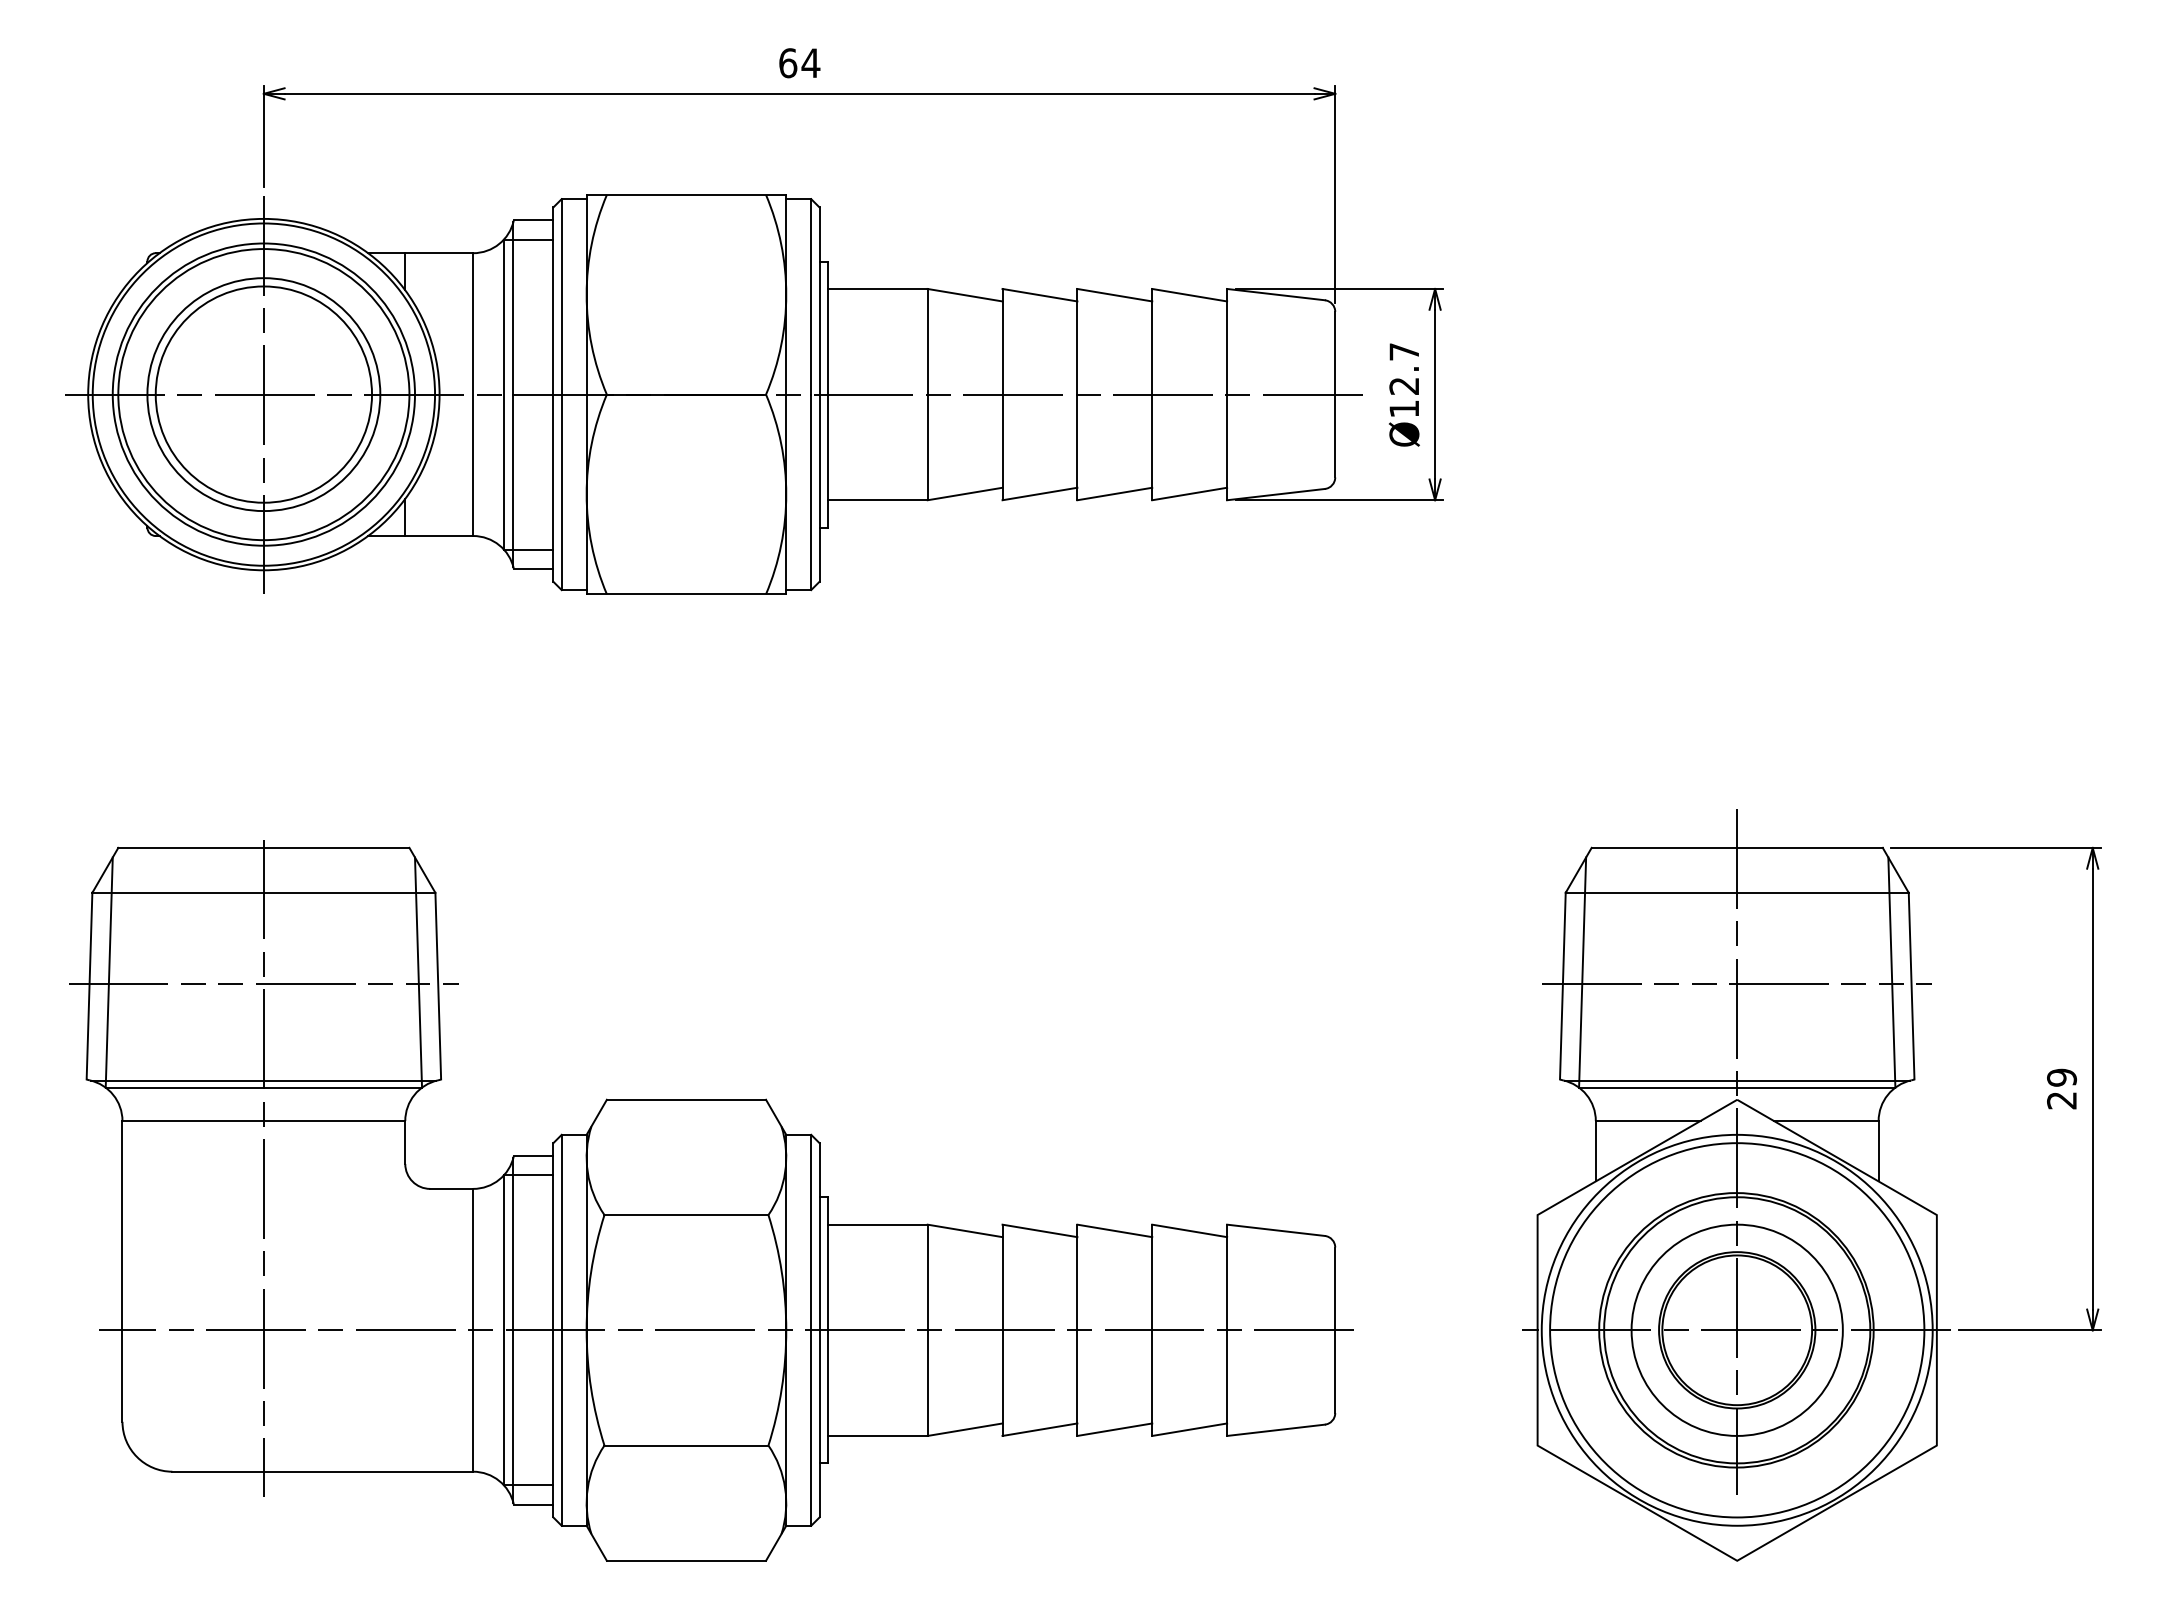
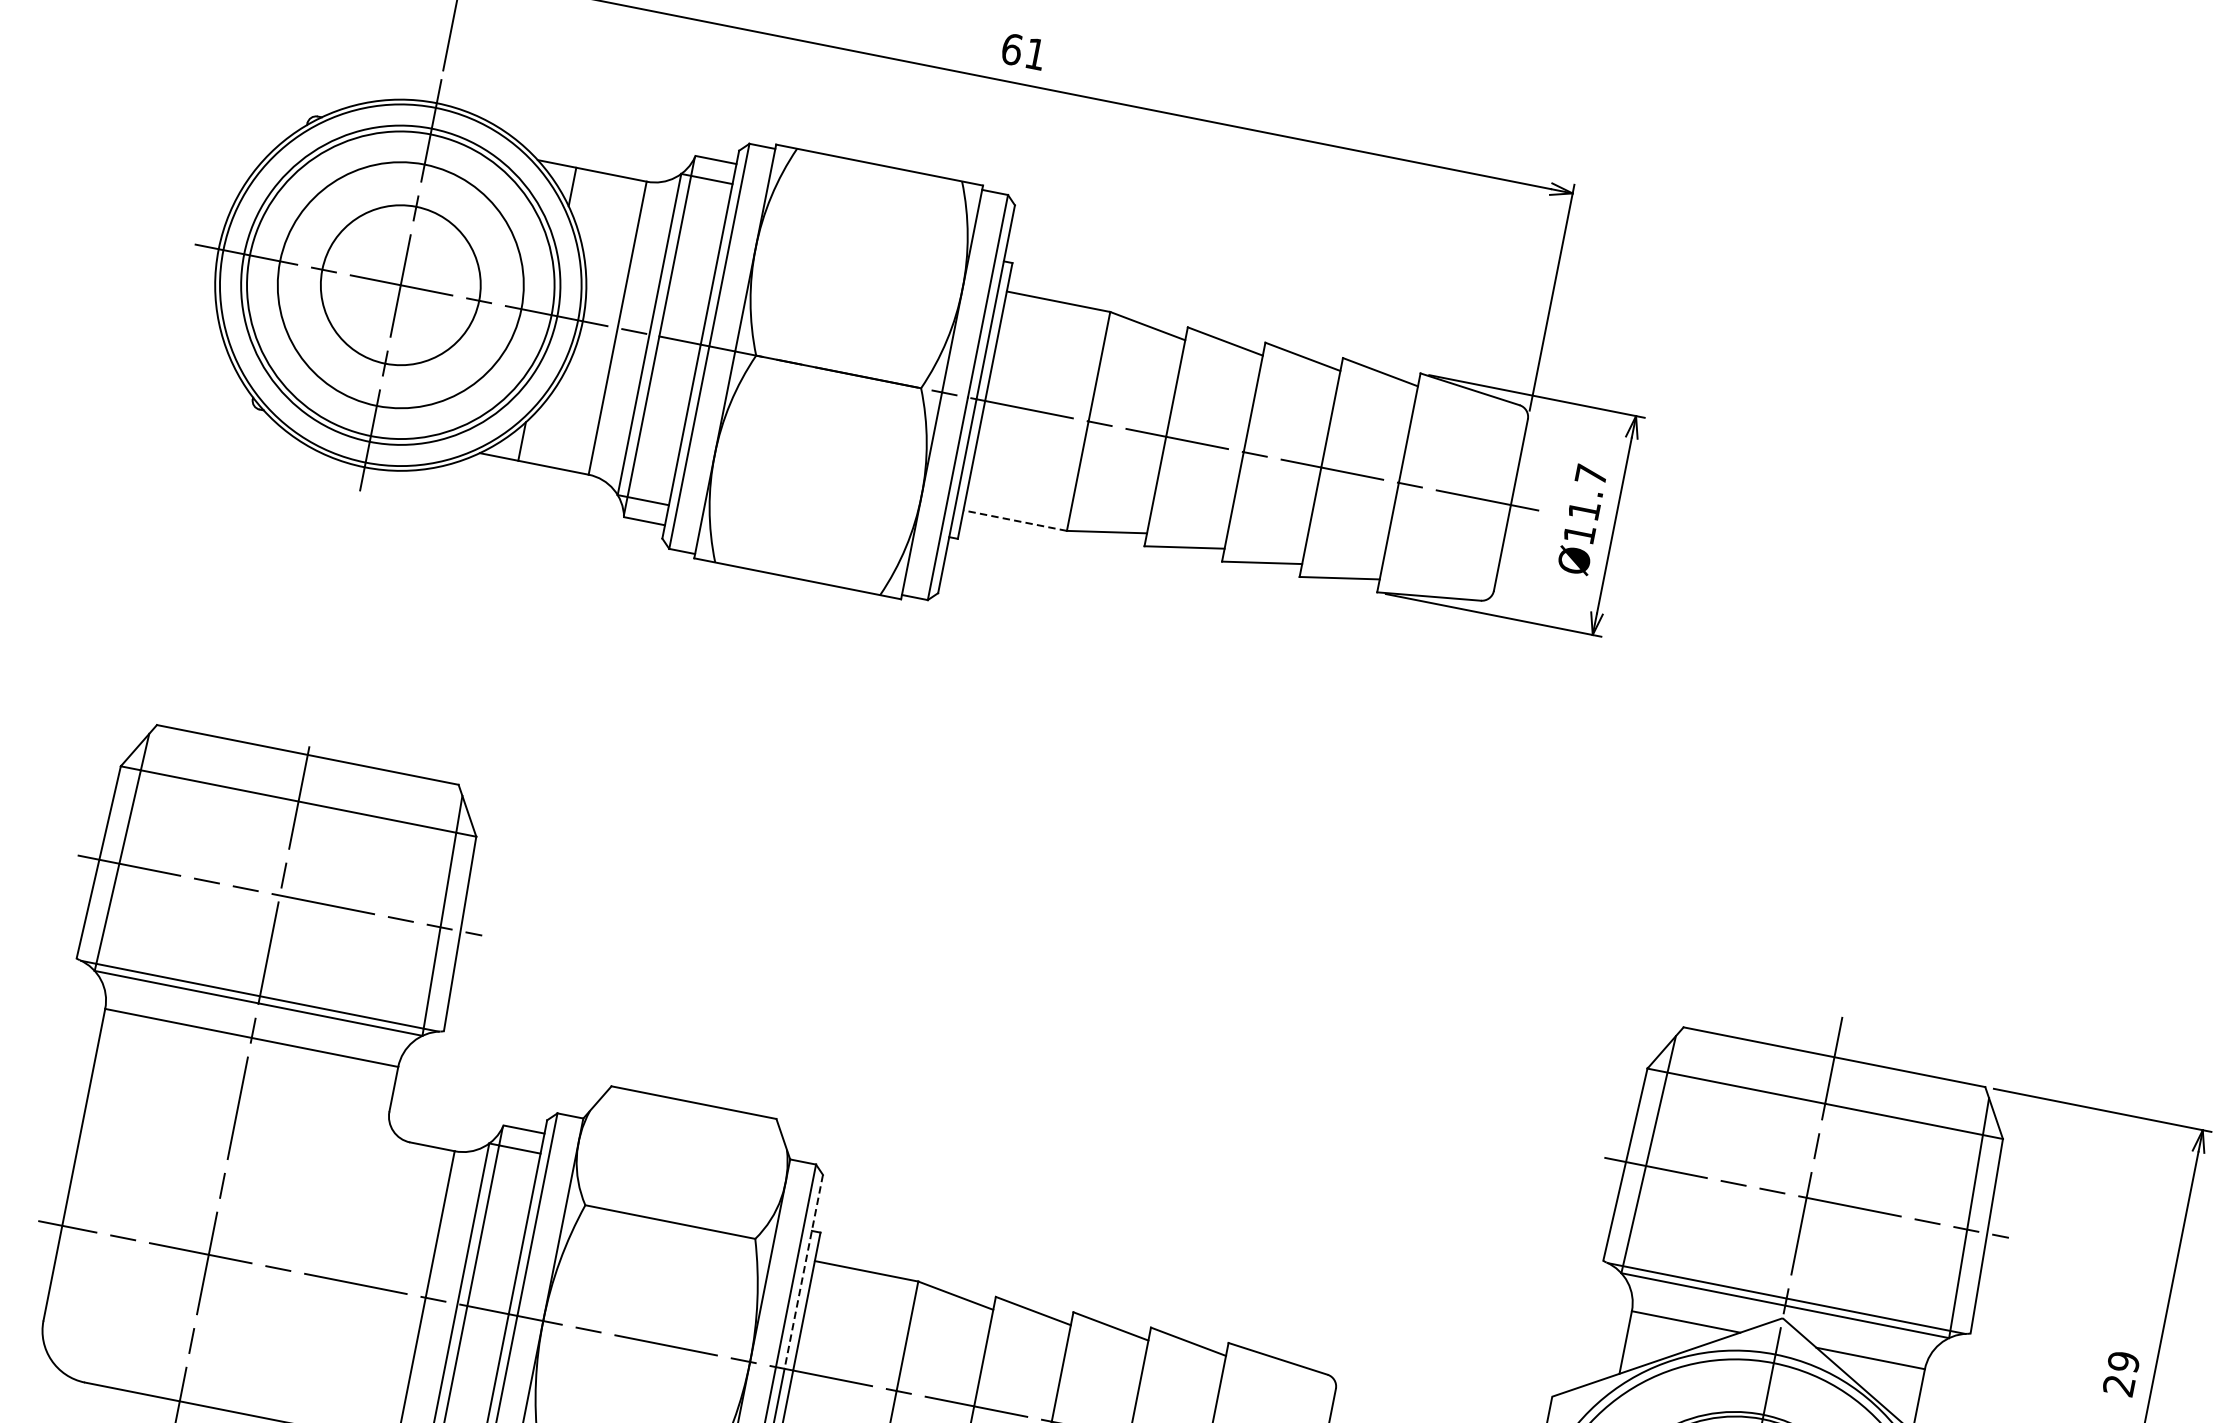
text: (810, 62) -> (1035, 53), 64 -> 61
text: (1403, 386) -> (1583, 510), Ø12.7 -> Ø11.7
circle: (263, 394) -> (400, 285), size x0.7
line: (877, 500) -> (1014, 520), solid -> dashed
line: (819, 1236) -> (803, 1271), solid -> dashed

